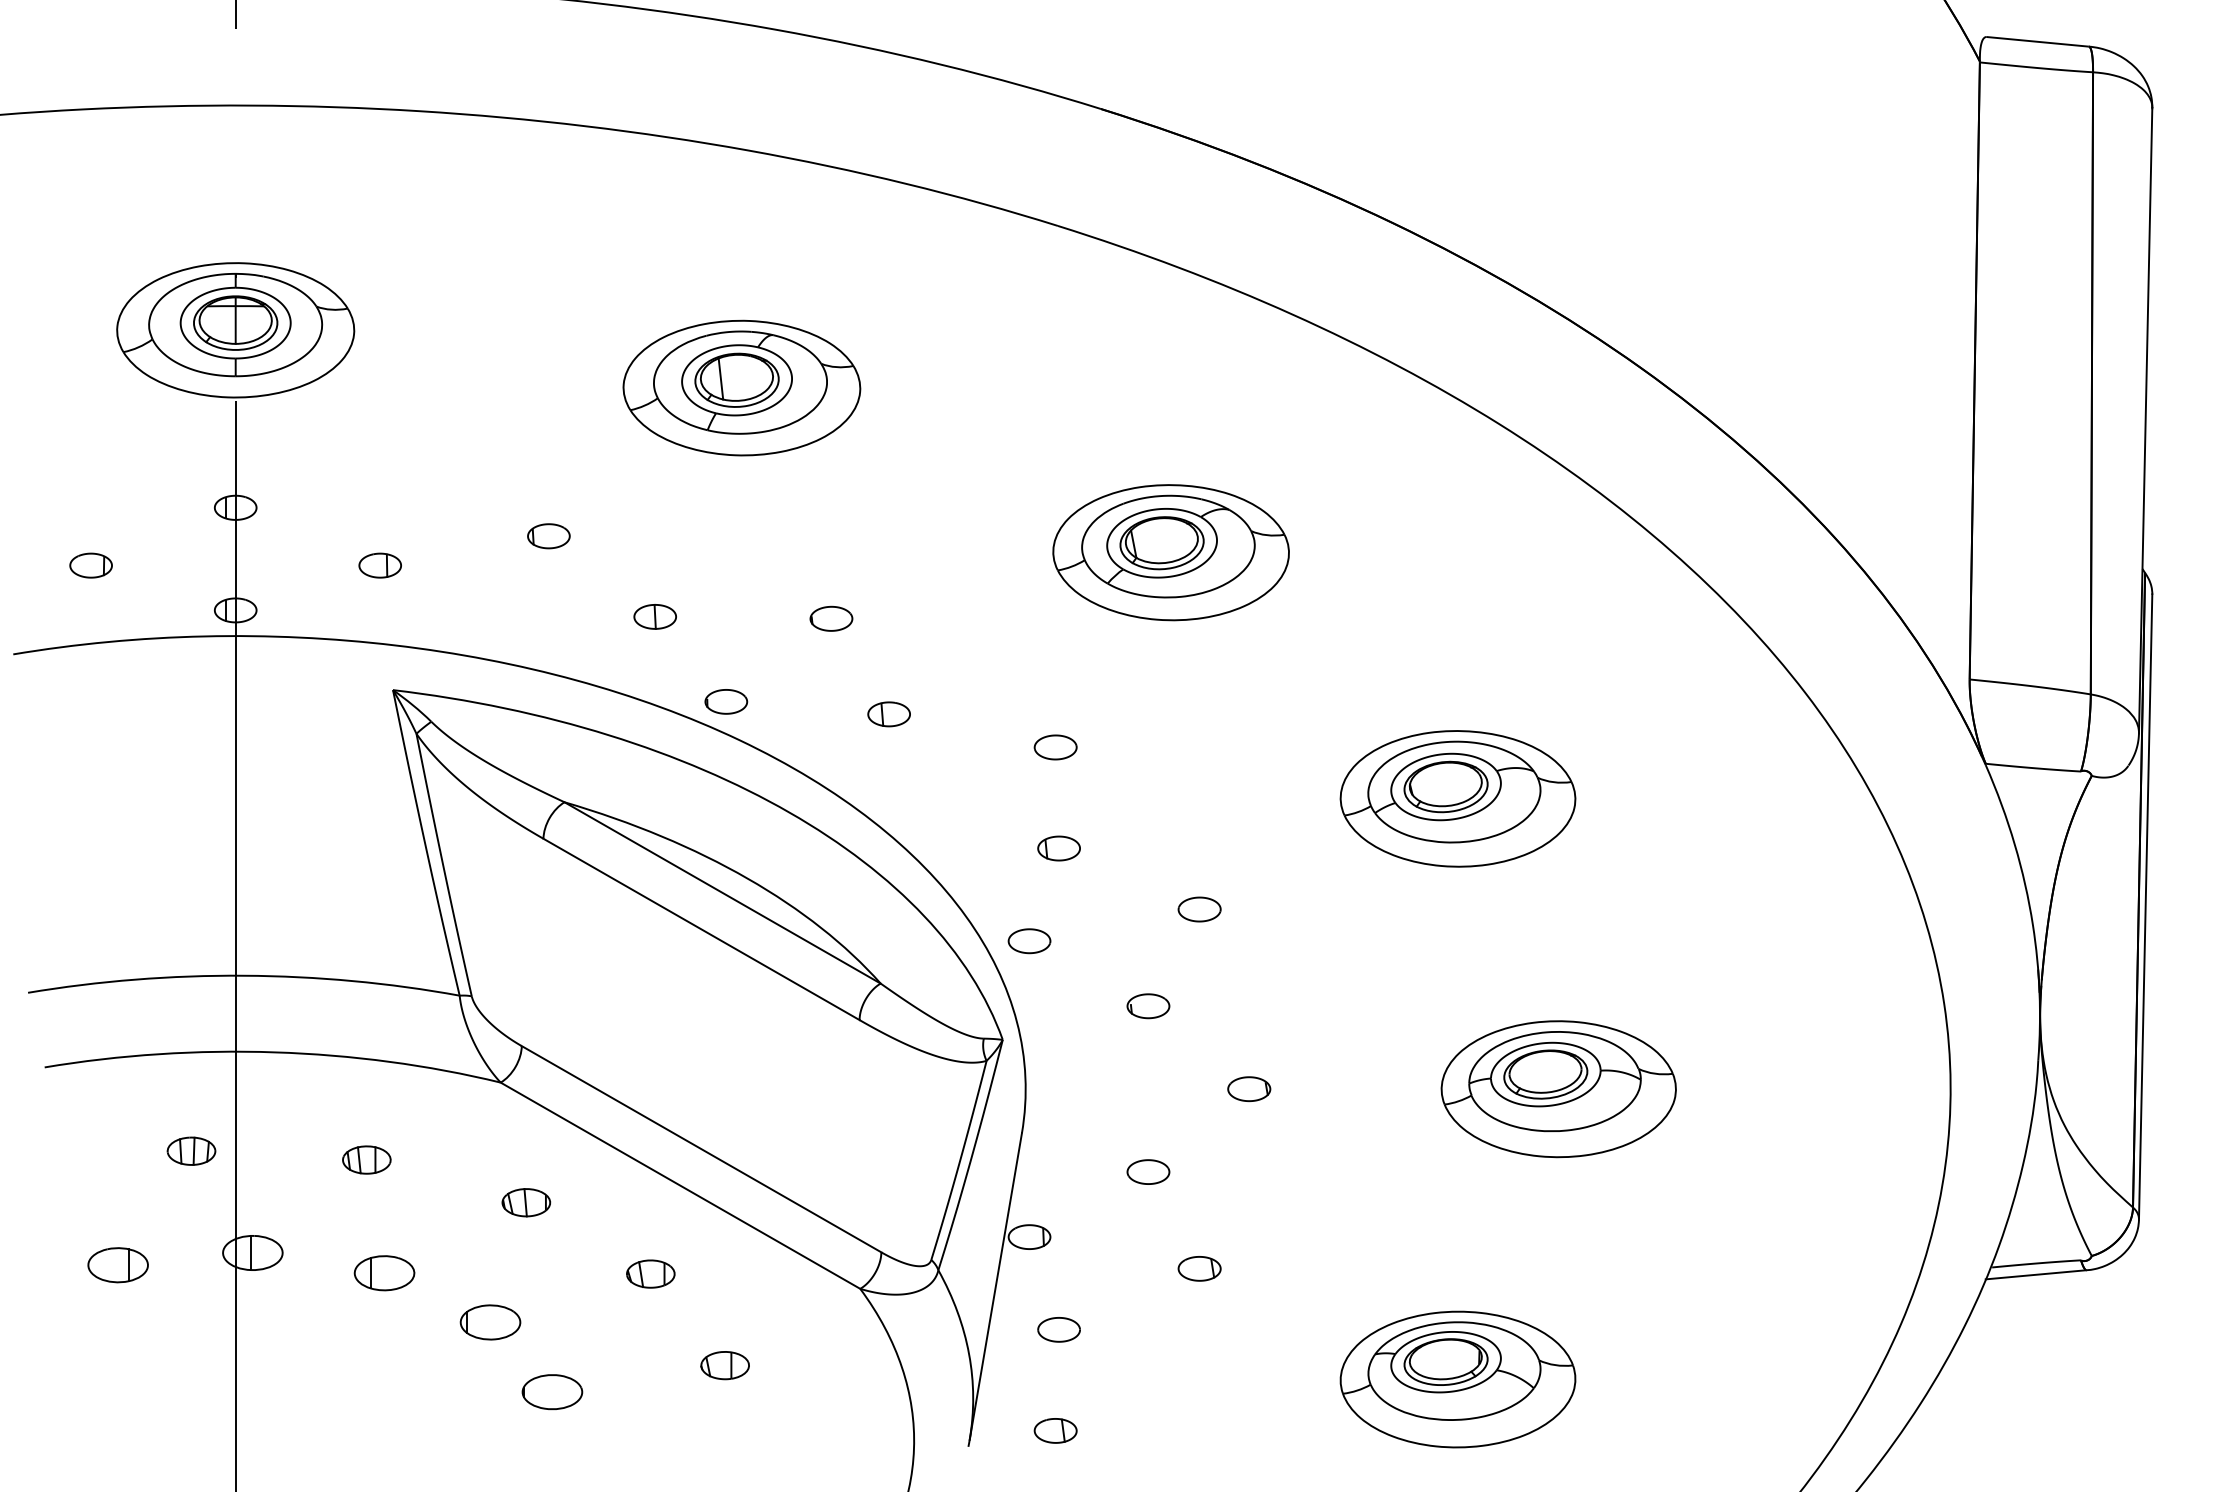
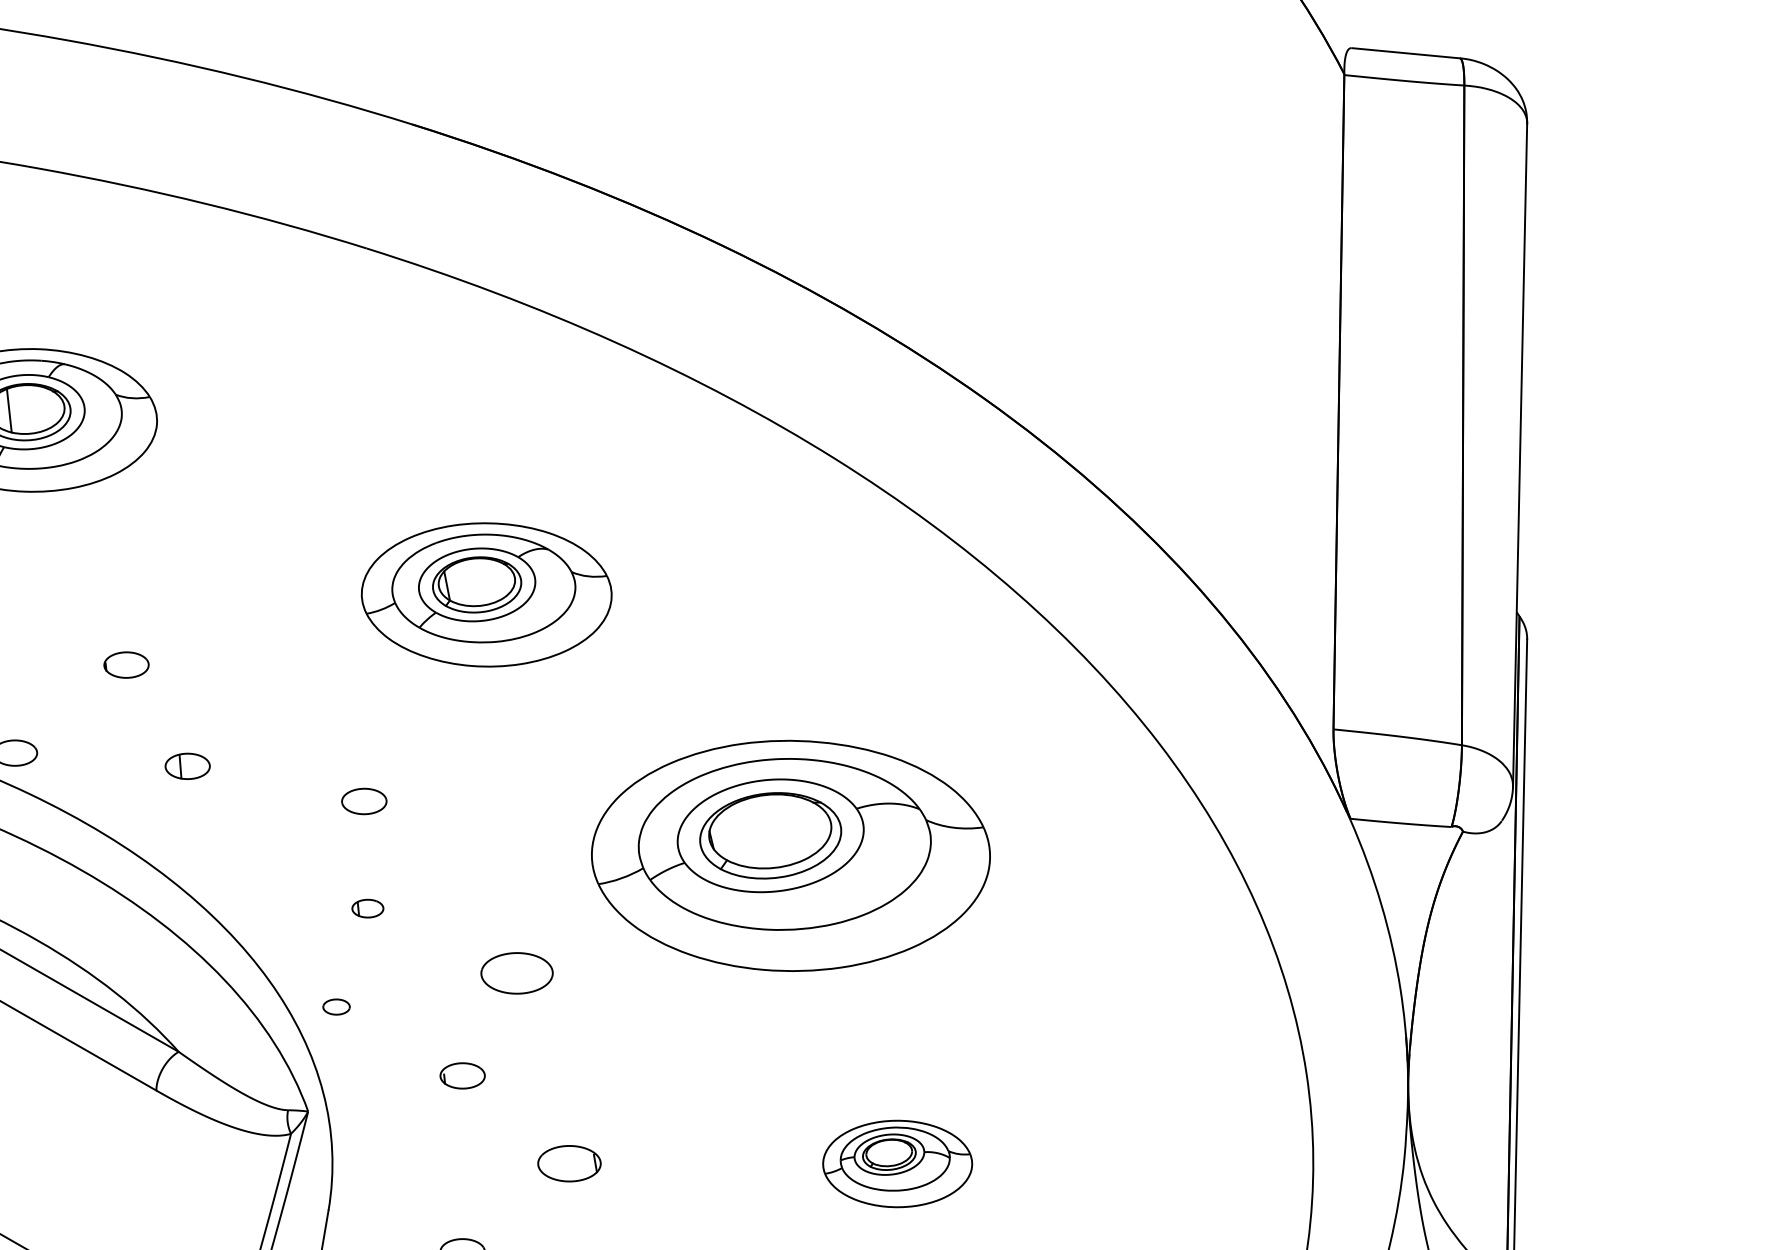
part: (1457, 798) -> (790, 855), size x1.6
part: (1058, 848) -> (367, 908), size x0.7
part: (1199, 909) -> (516, 973), size x1.6
part: (1029, 941) -> (336, 1007), size x0.6
part: (1249, 1089) -> (569, 1164), size x1.4
part: (1558, 1089) -> (897, 1164), size x0.6

